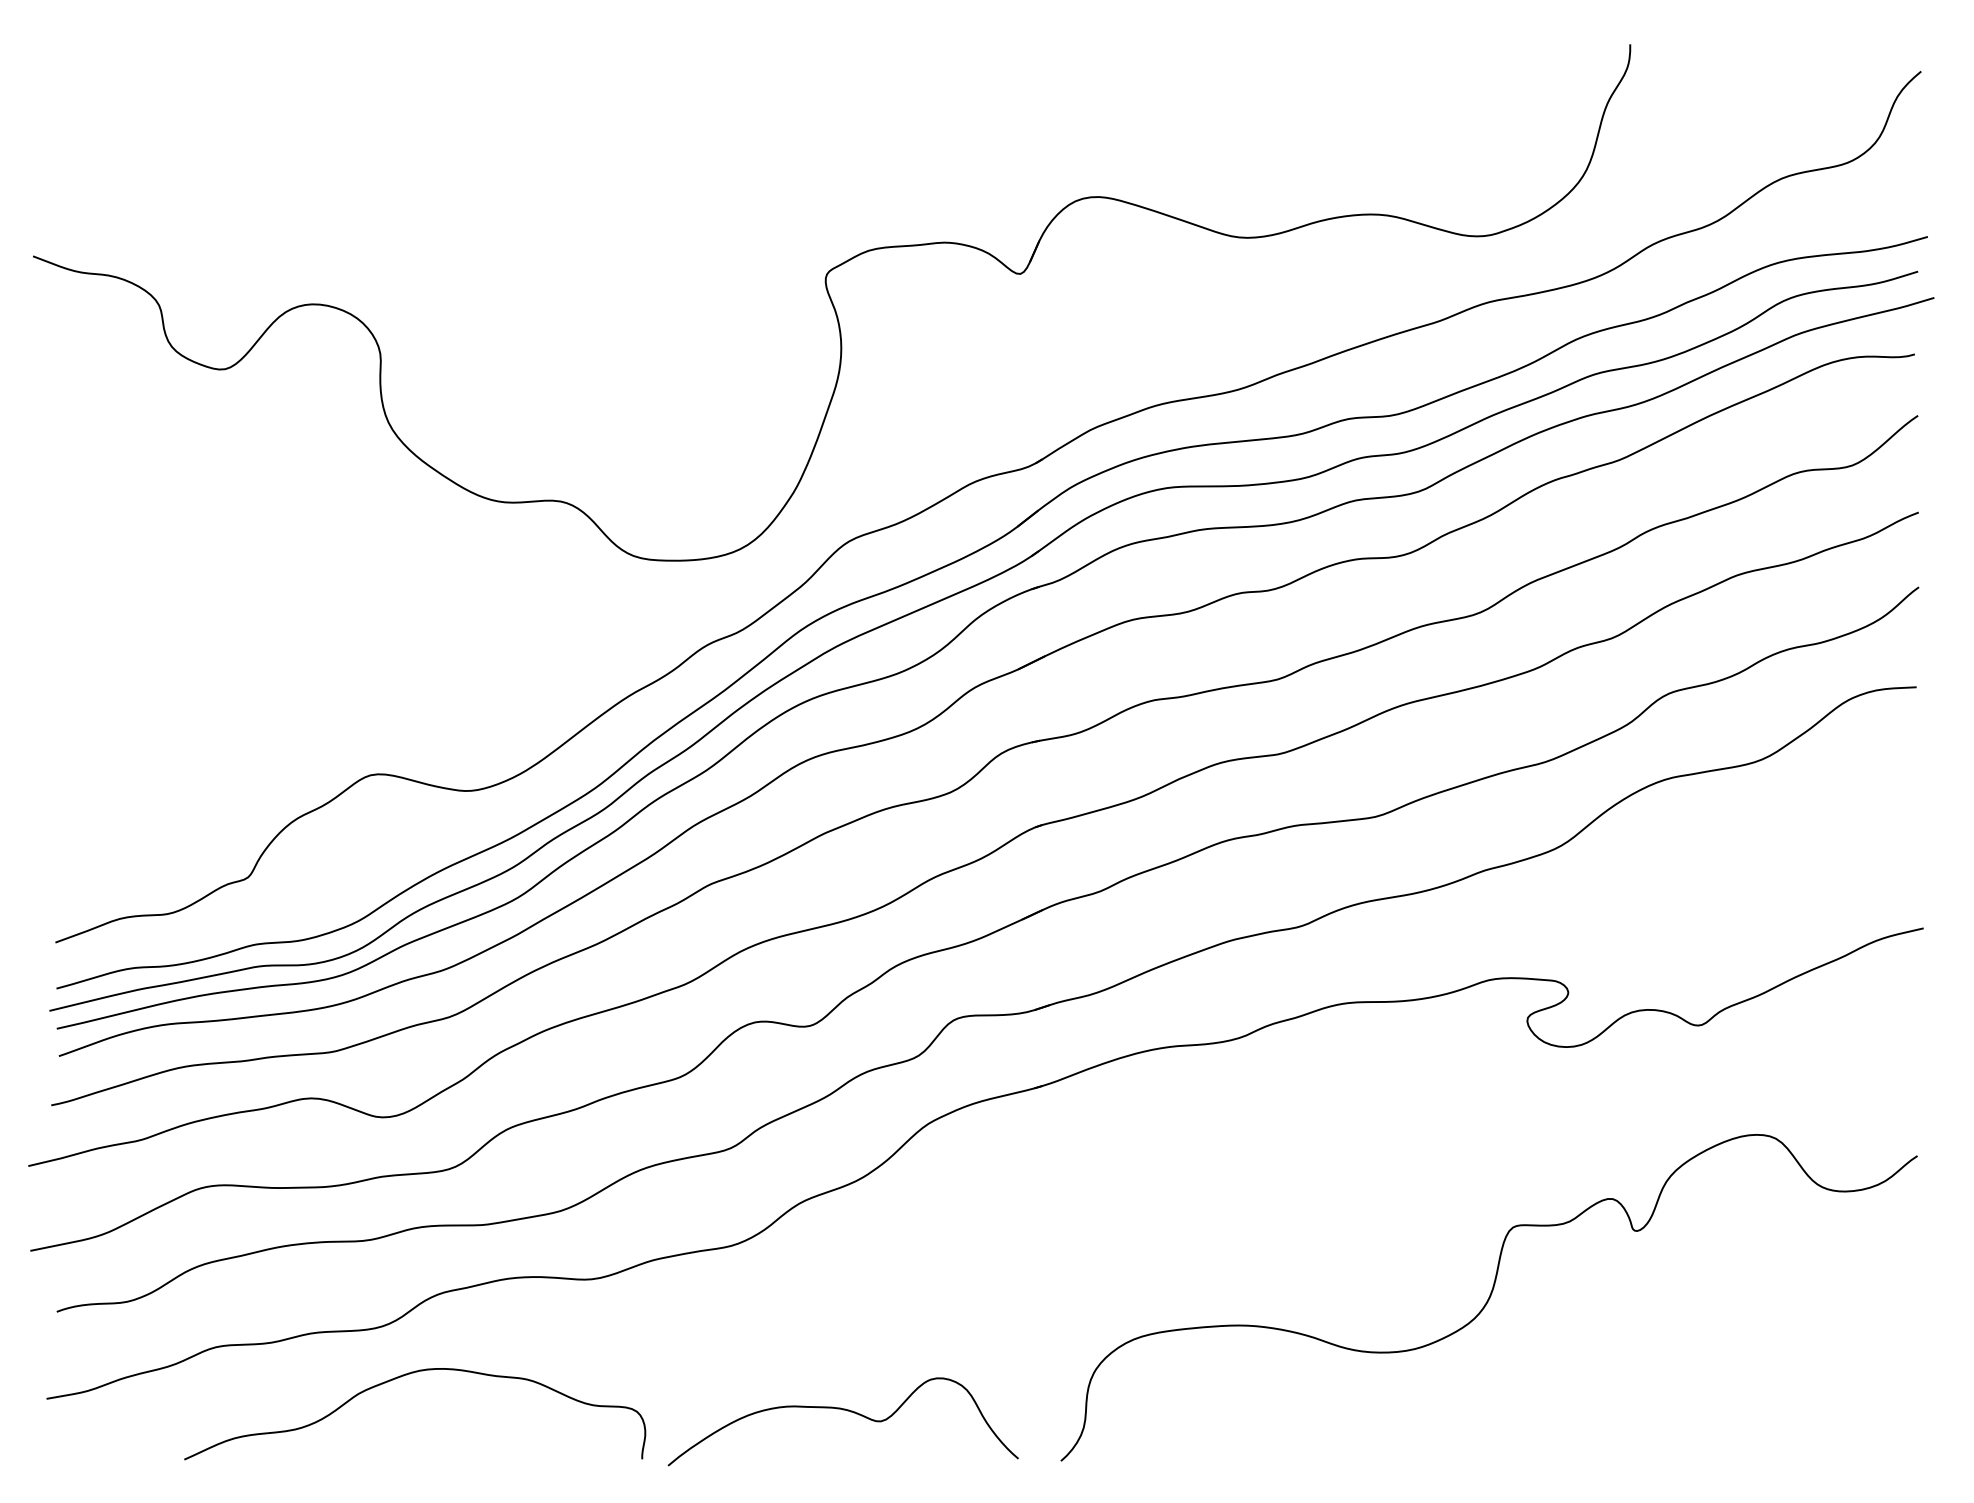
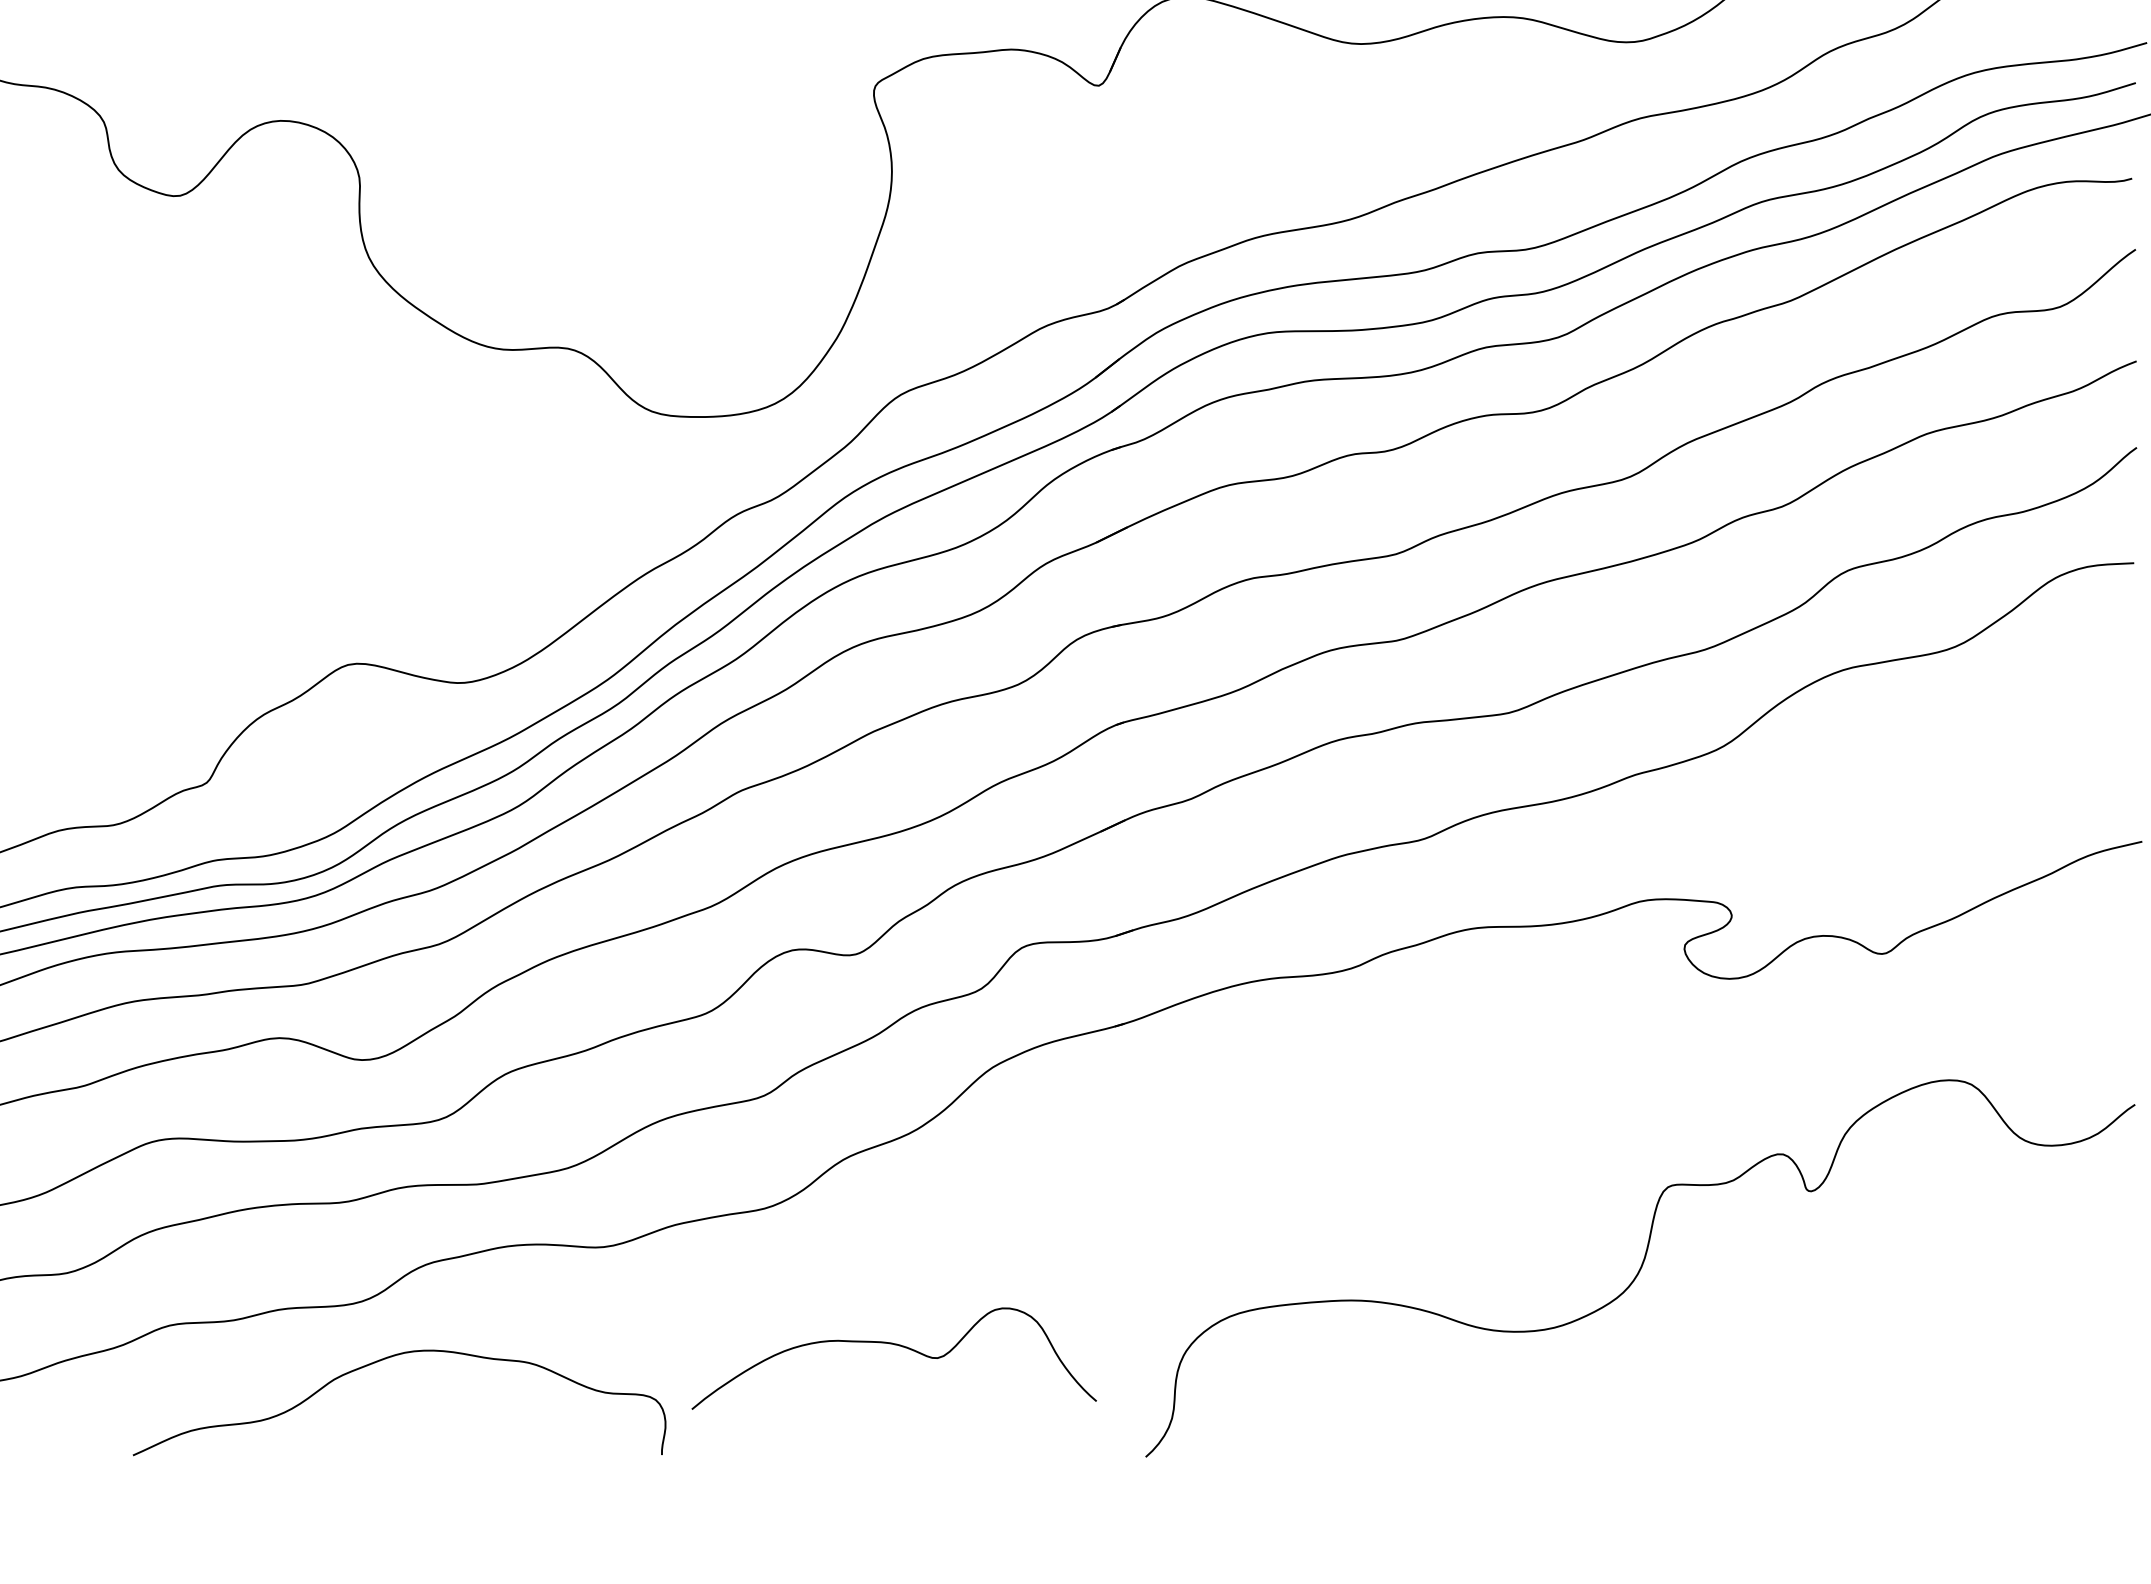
curve: (843, 1410) -> (894, 1345), moved

